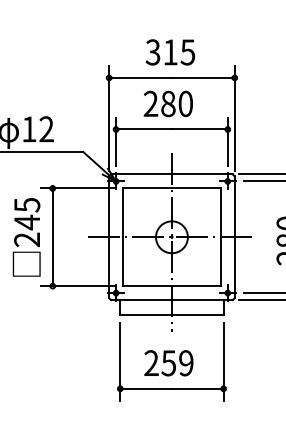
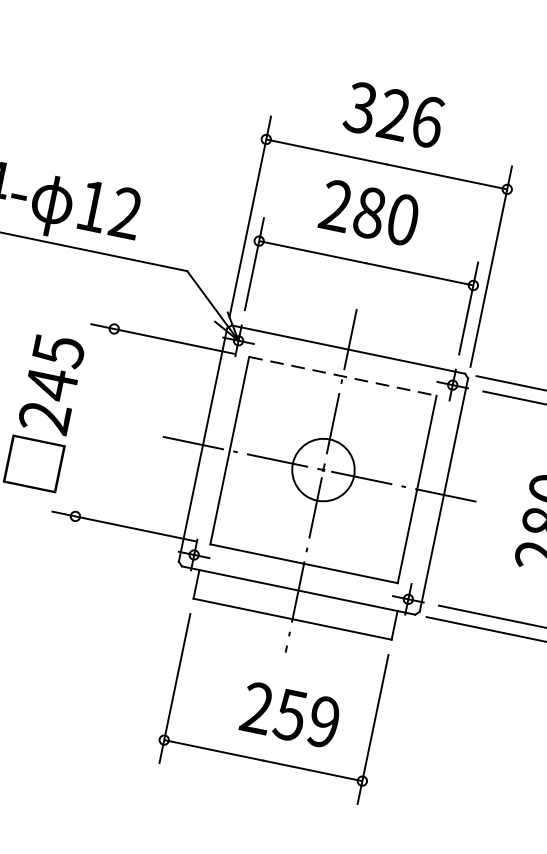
text: (179, 52) -> (411, 118), 315 -> 326
line: (171, 188) -> (341, 376), solid -> dashed
line: (52, 237) -> (94, 422), removed
text: (168, 363) -> (289, 715), moved

